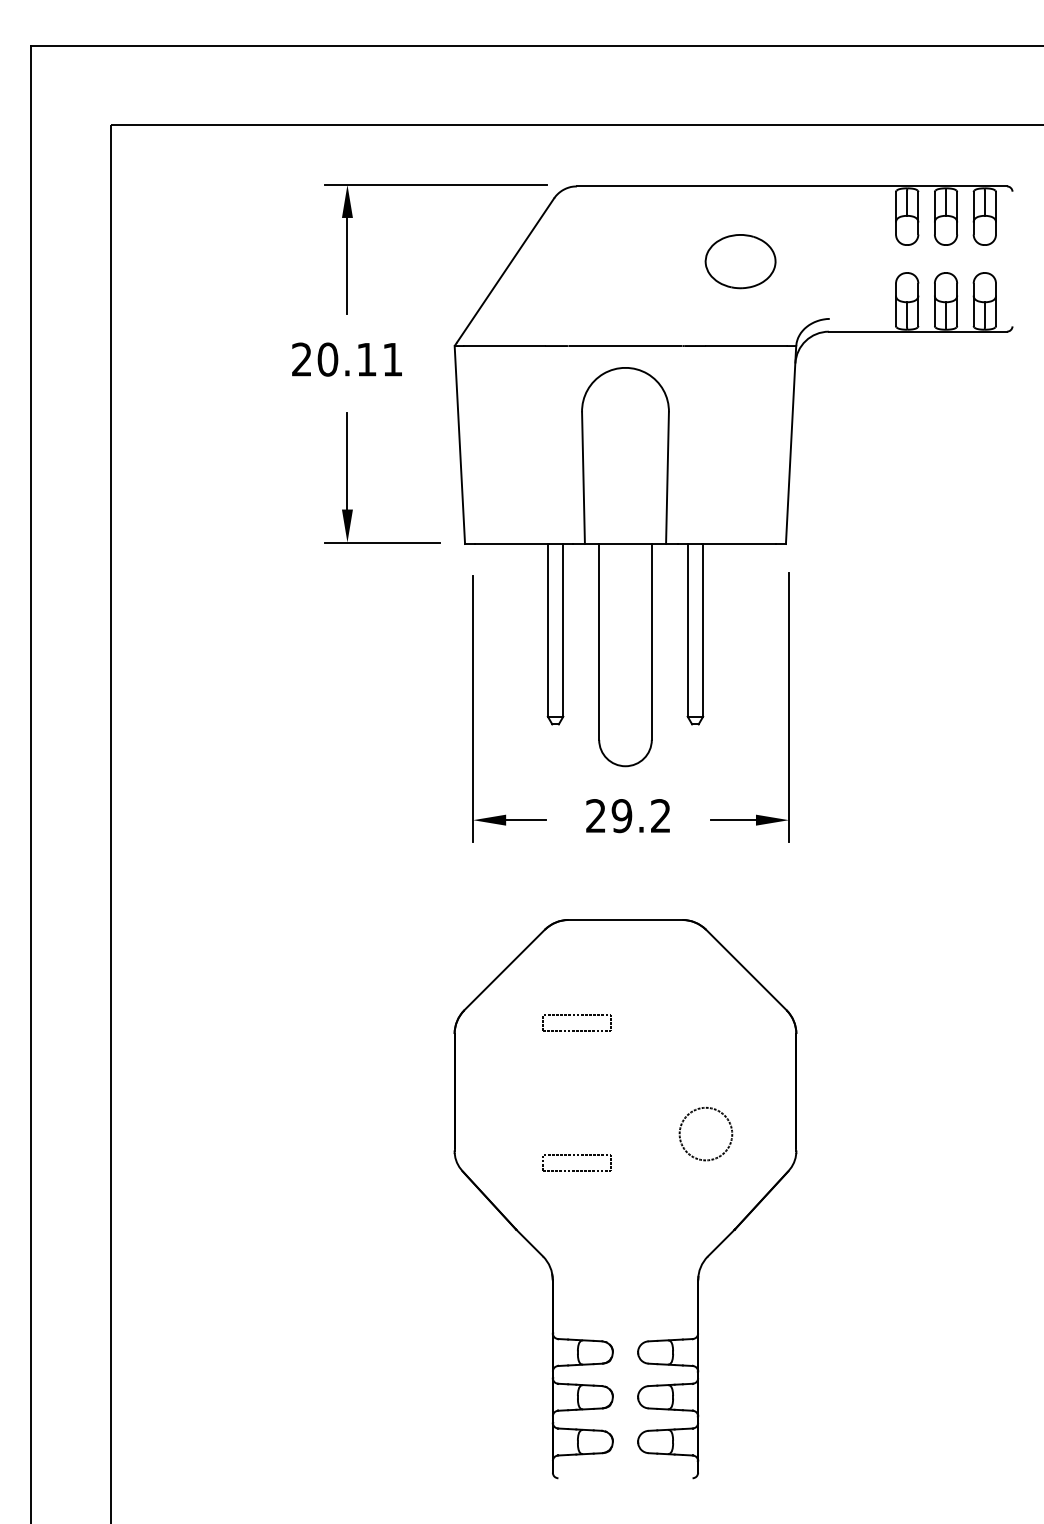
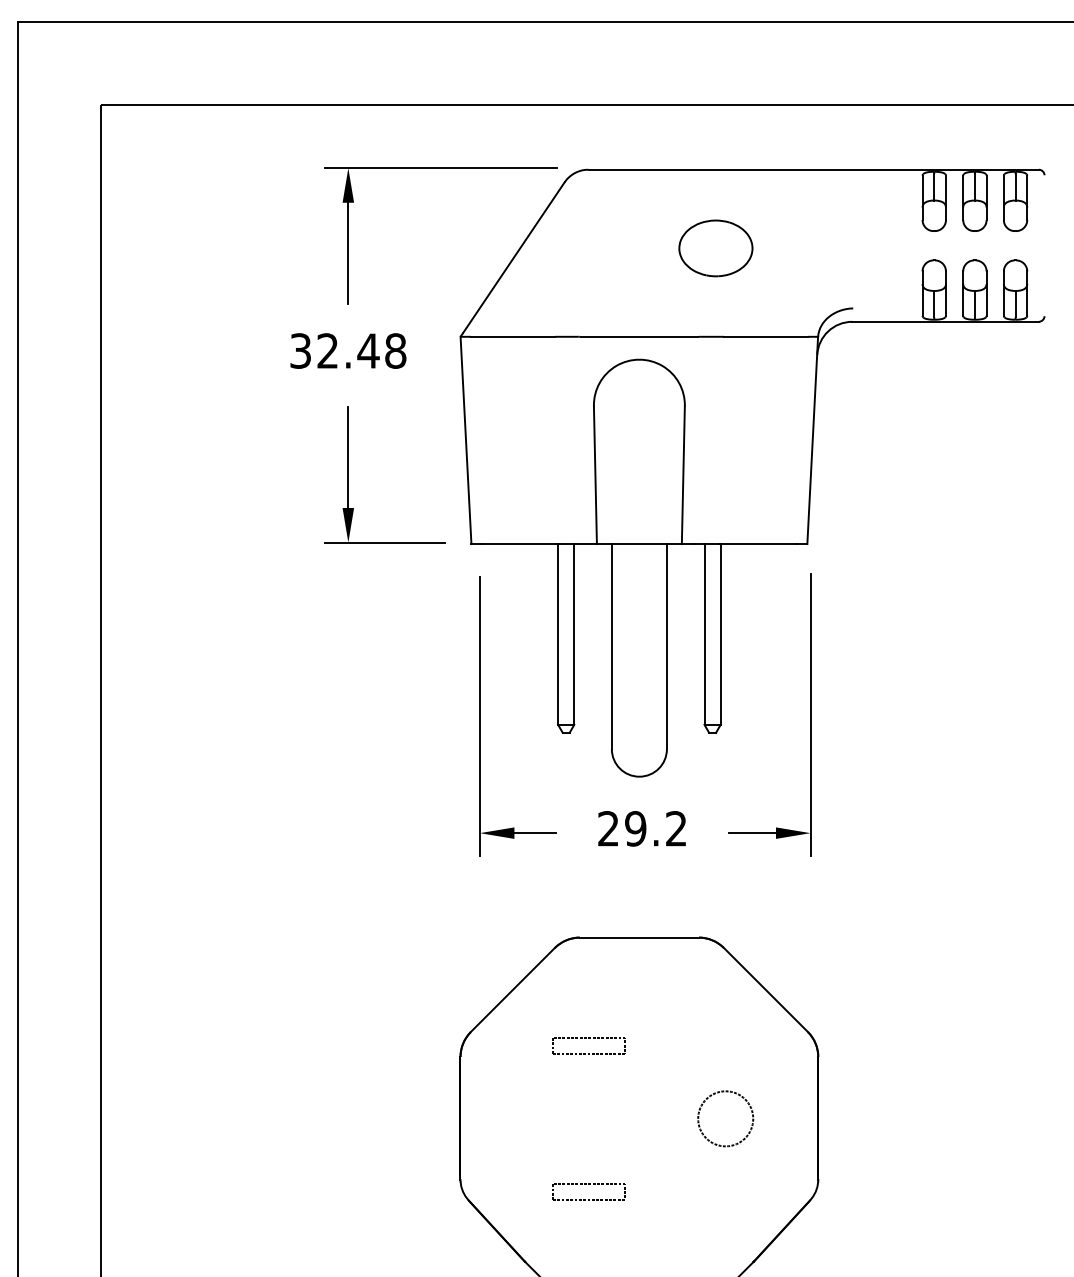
part: (740, 261) -> (715, 248), moved
text: (347, 359) -> (348, 350), 20.11 -> 32.48
circle: (705, 1133) -> (725, 1118), moved

